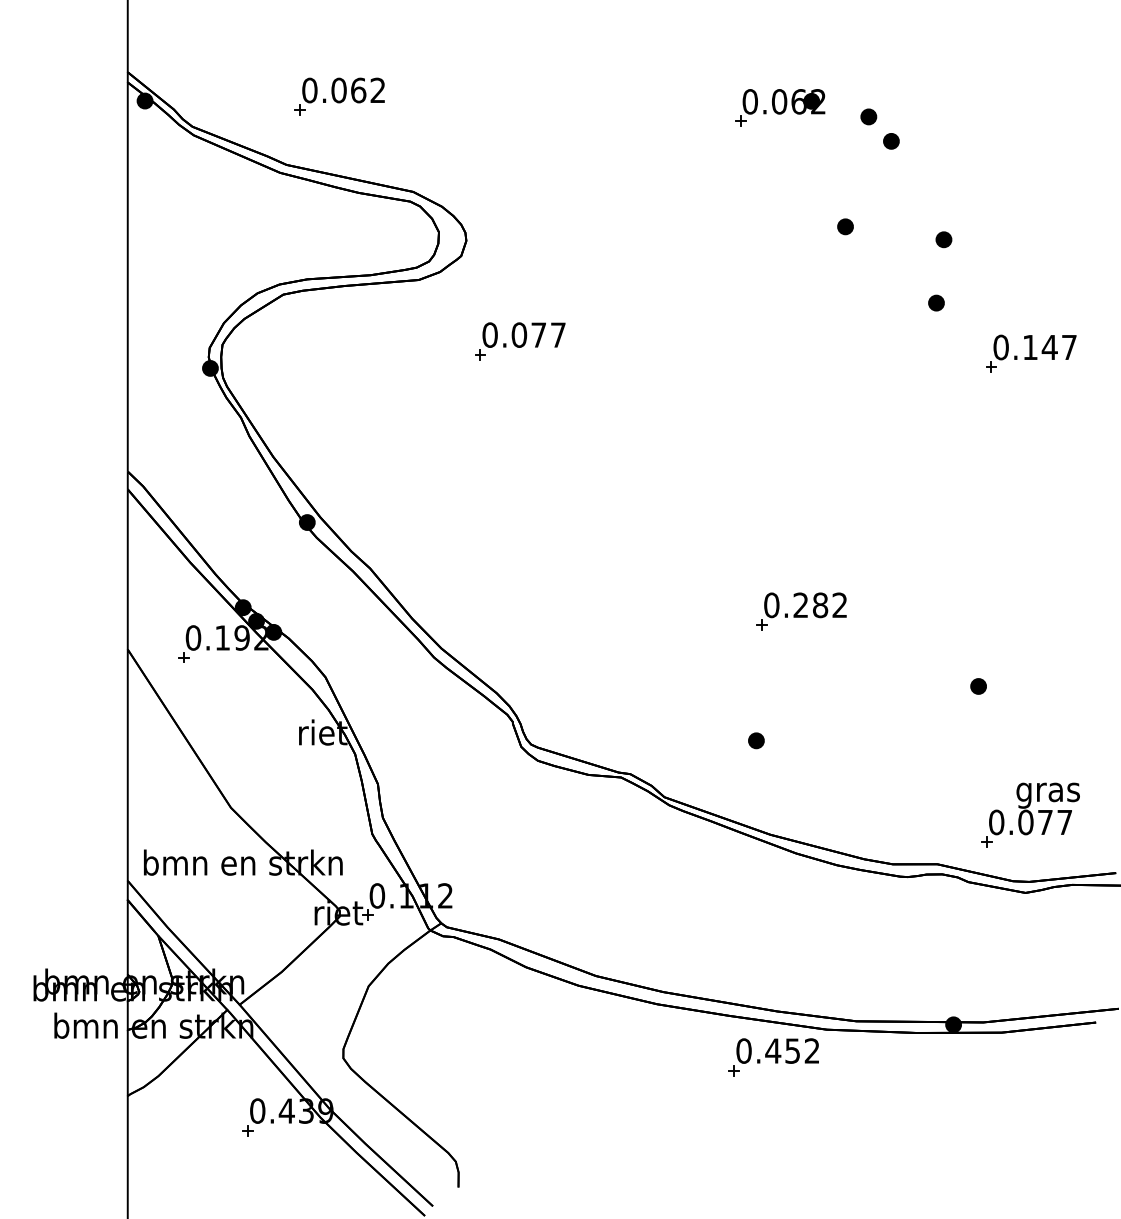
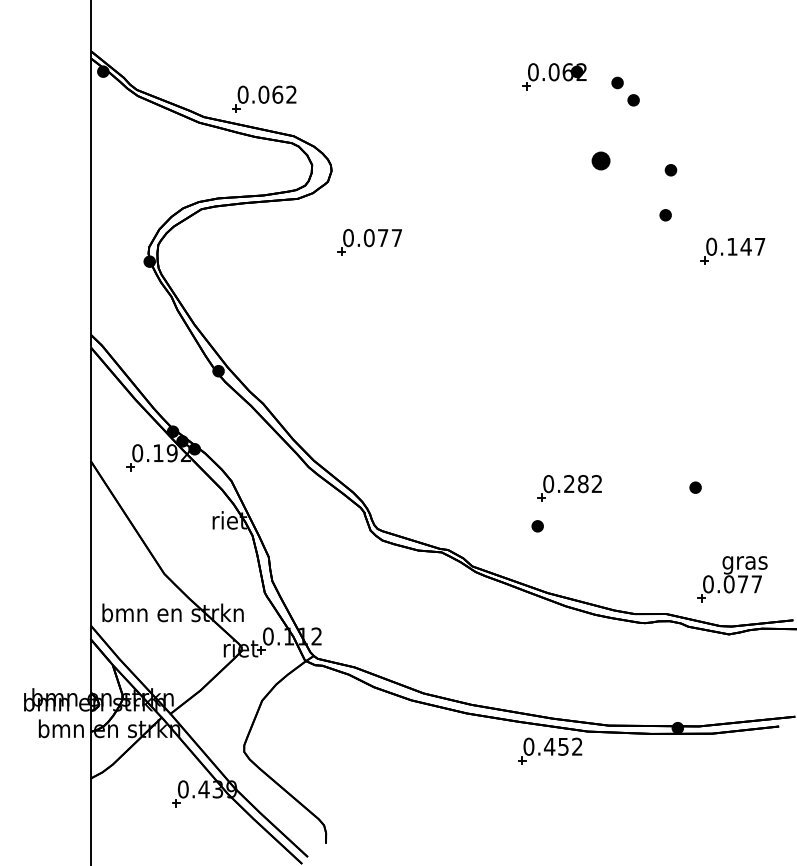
part: (339, 96) -> (264, 99), moved
part: (845, 226) -> (601, 160), size x1.6
part: (801, 611) -> (569, 488), moved

